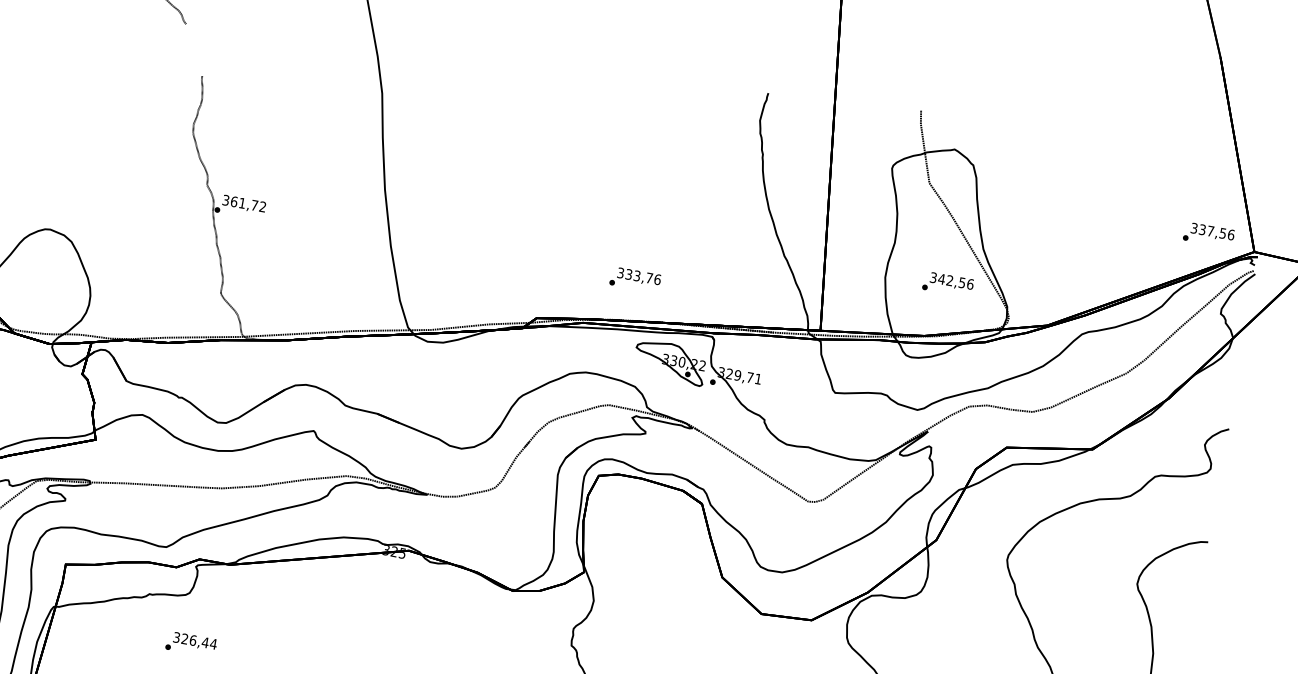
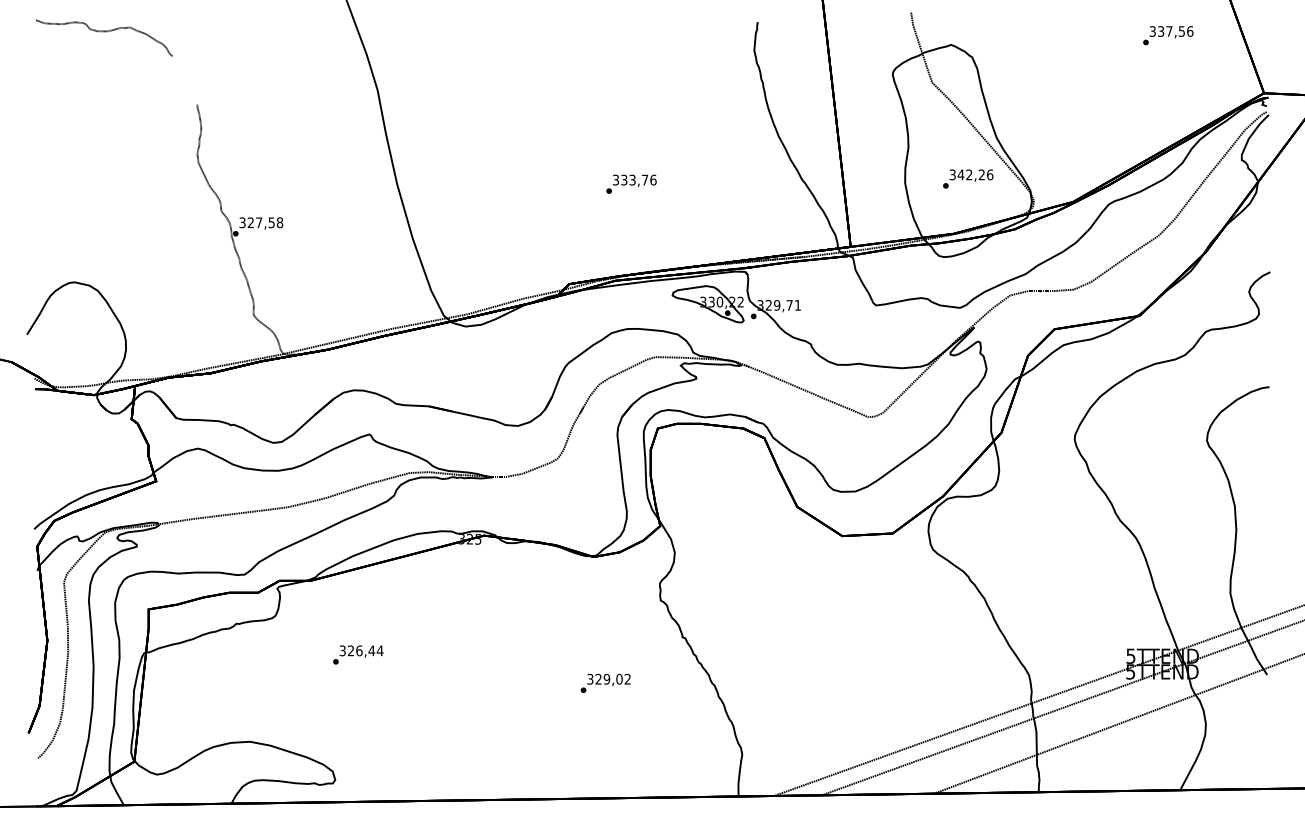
text: (248, 204) -> (265, 222), 361,72 -> 327,58
text: (1209, 235) -> (1168, 35), moved
text: (635, 279) -> (631, 183), moved
text: (961, 282) -> (981, 174), 342,56 -> 342,26
text: (191, 643) -> (358, 654), moved

